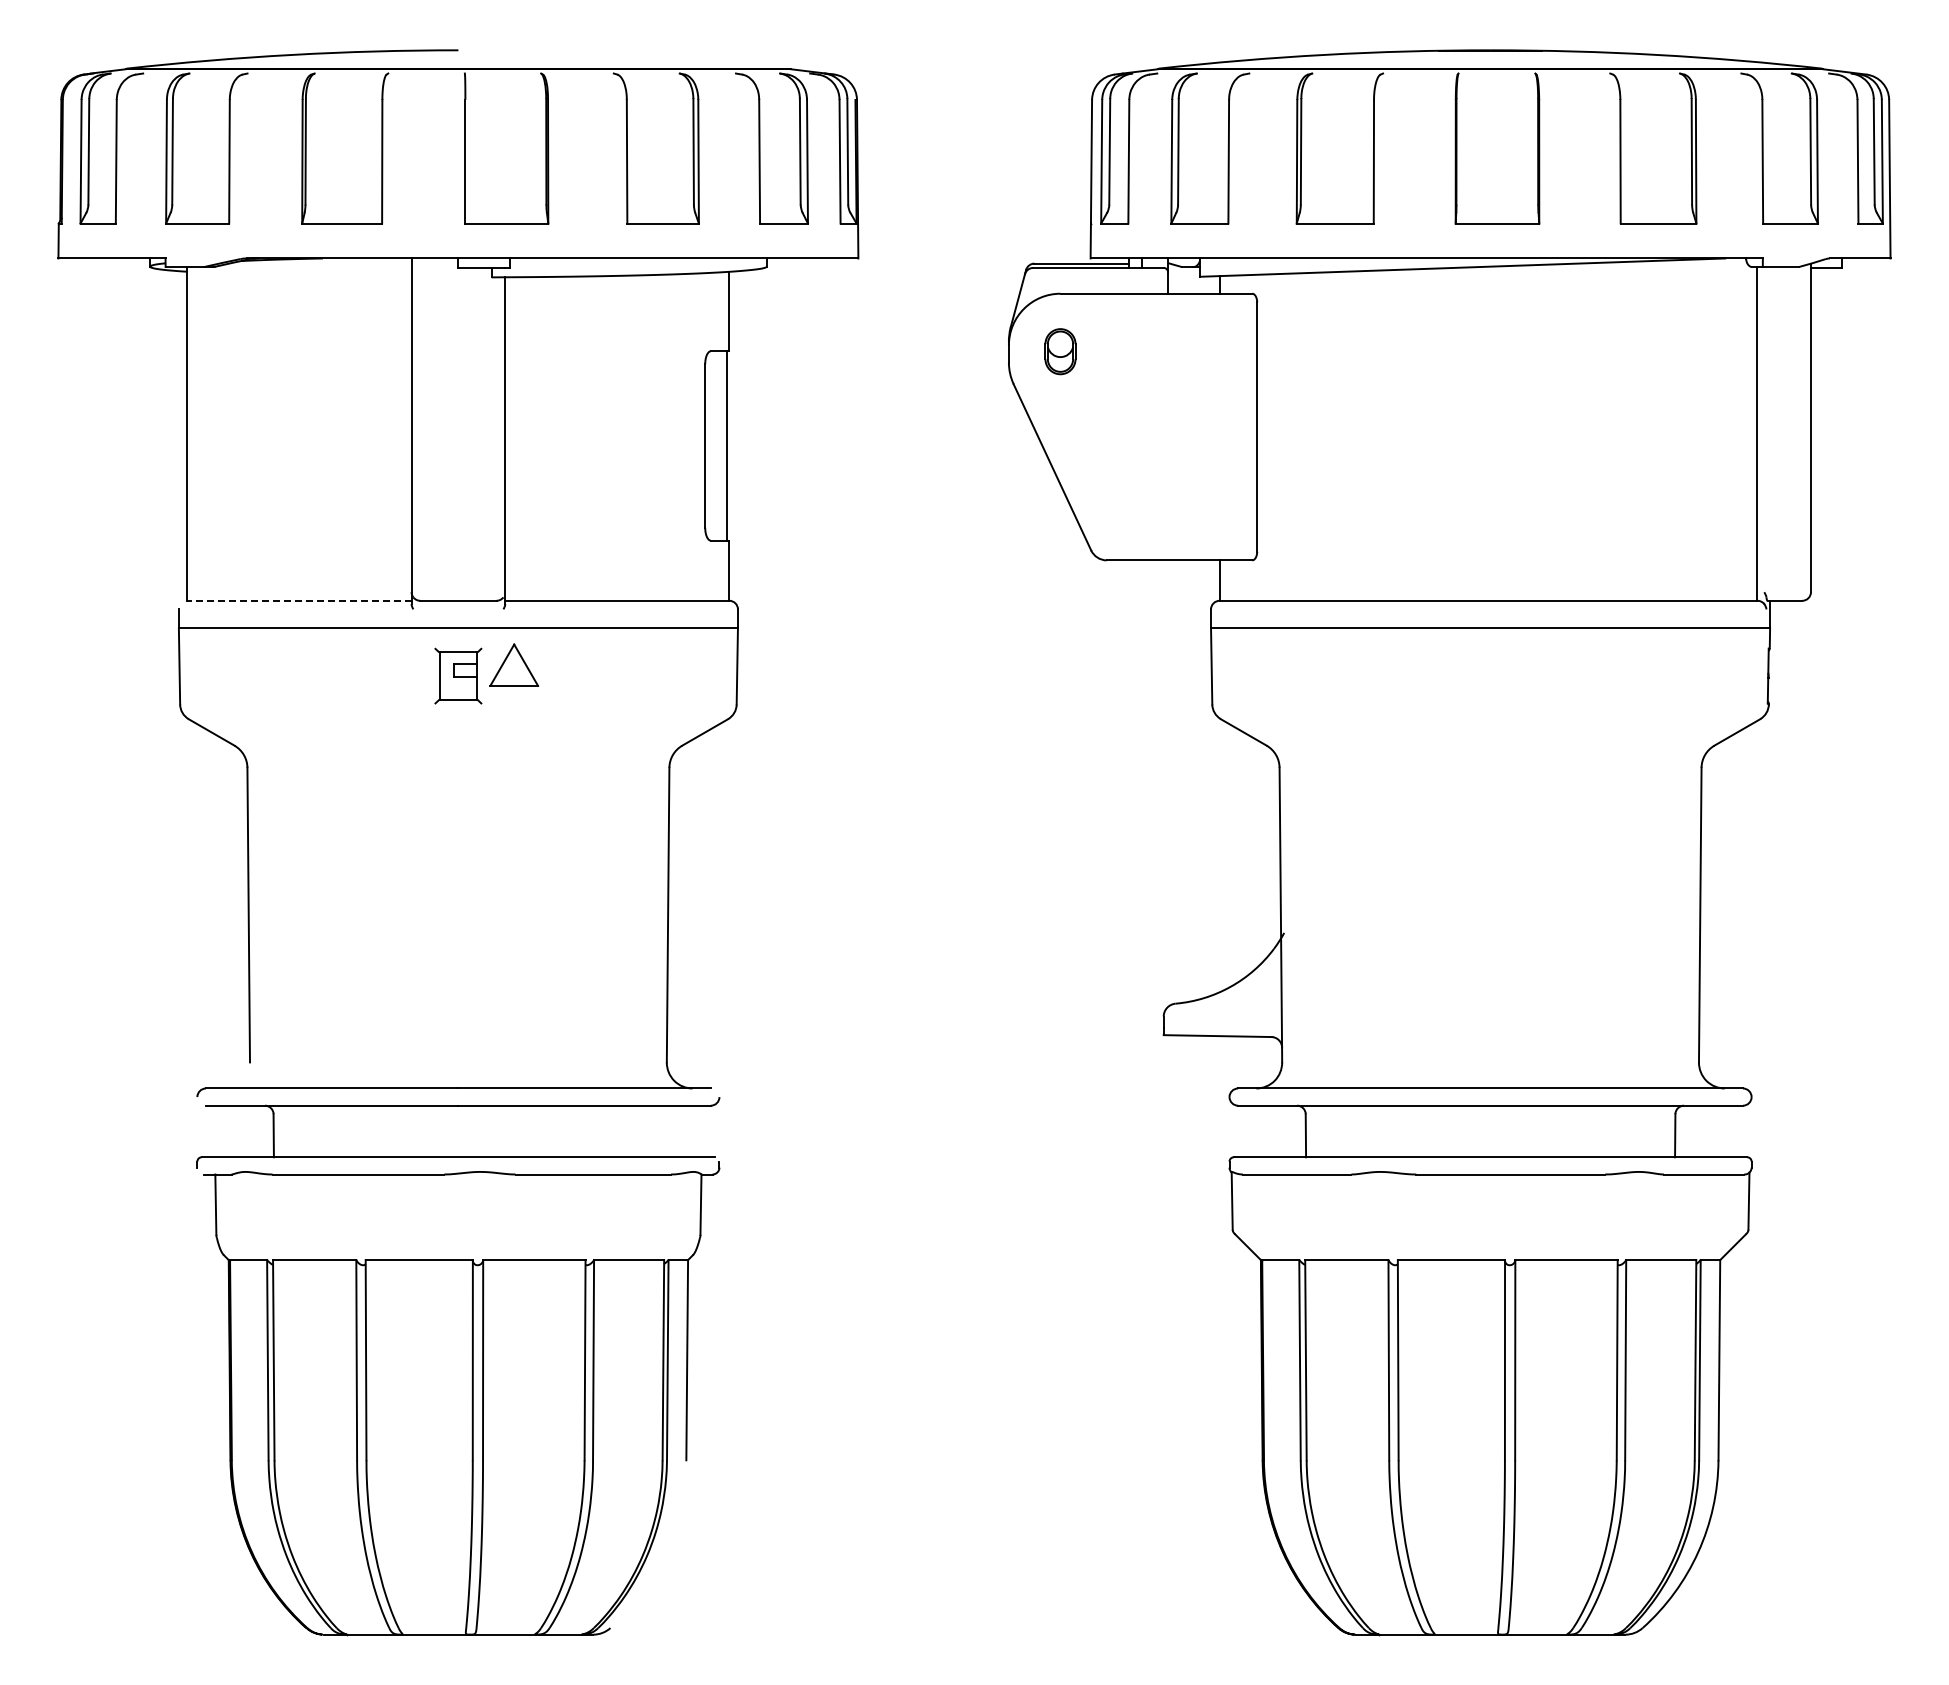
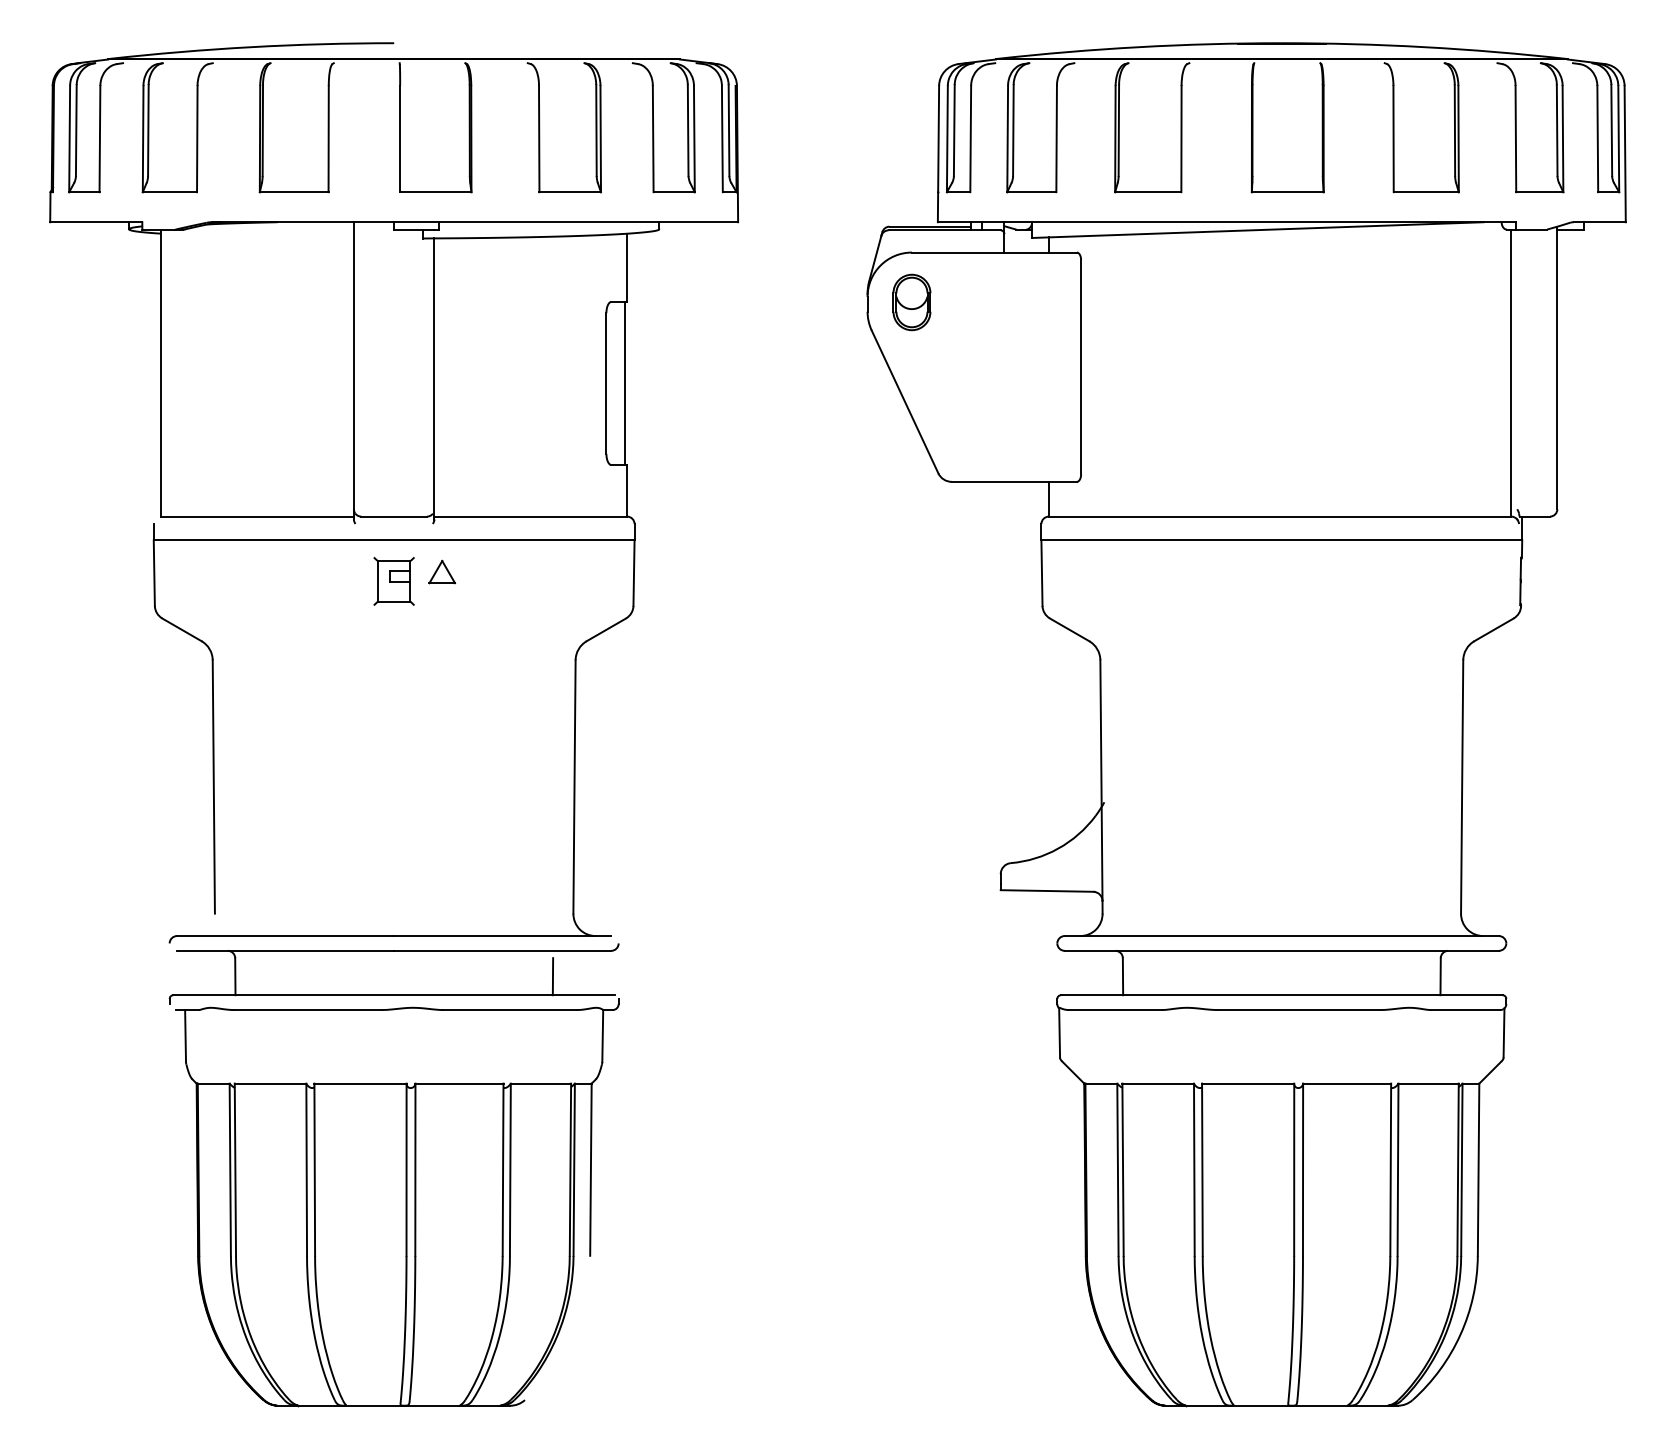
part: (1060, 351) -> (911, 302), size x1.43
line: (299, 600) -> (257, 516), dashed -> solid
part: (514, 665) -> (442, 572), size x0.62
line: (642, 1135) -> (552, 976), added

